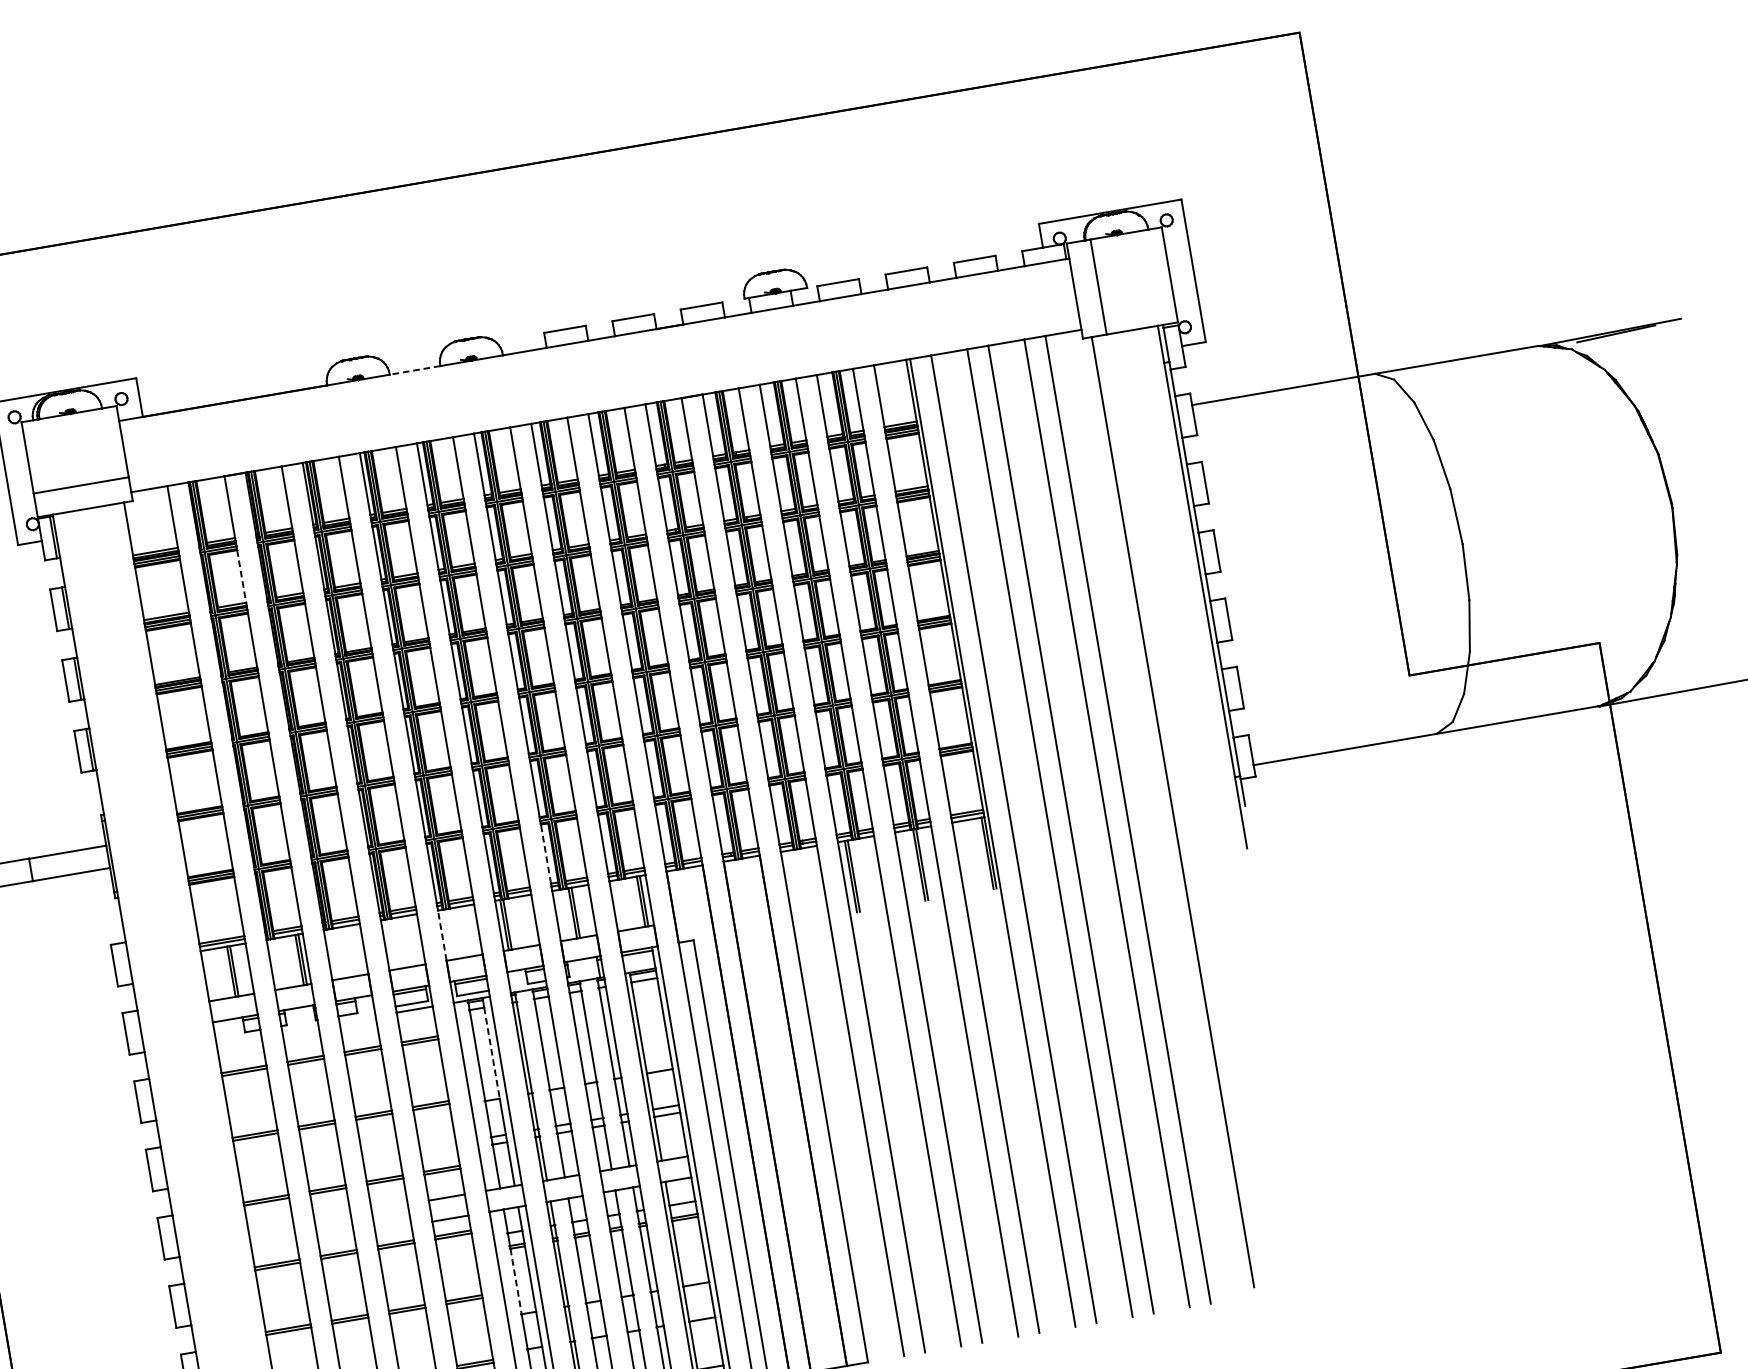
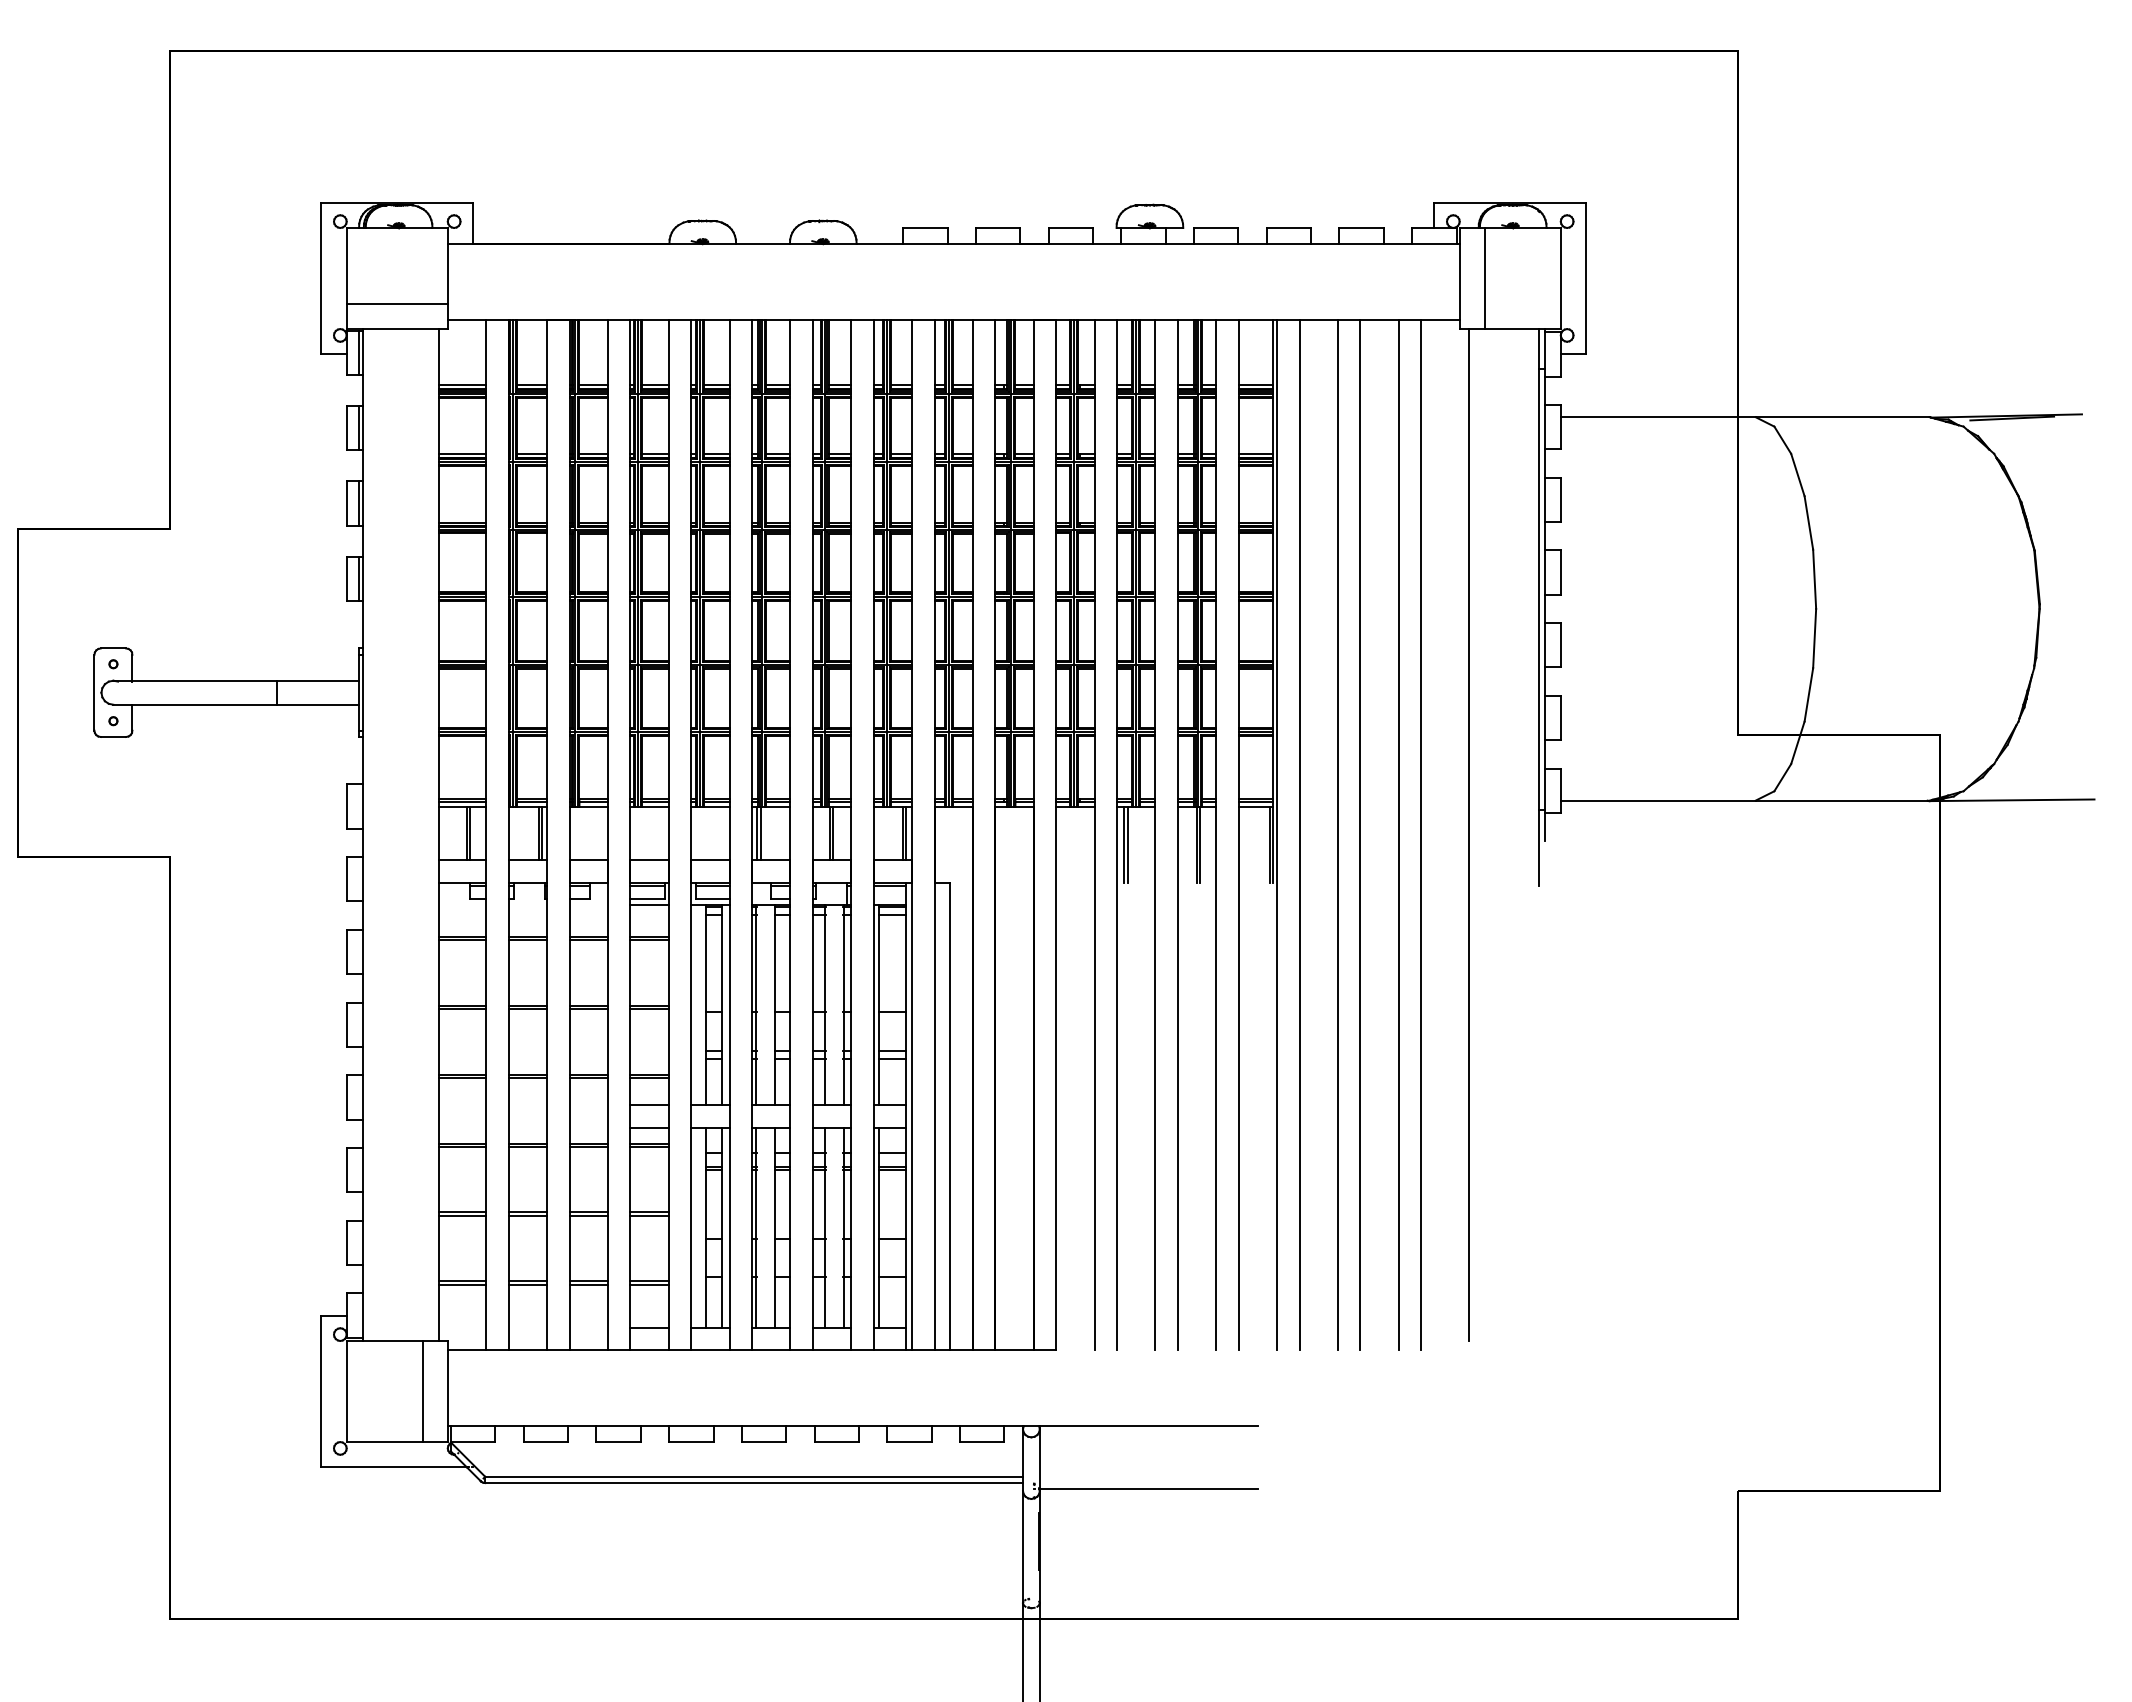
line: (415, 369) -> (763, 243), dashed -> solid
line: (242, 576) -> (547, 426), dashed -> solid
line: (545, 854) -> (812, 767), dashed -> solid
line: (442, 935) -> (691, 833), dashed -> solid
line: (491, 1053) -> (721, 964), dashed -> solid
line: (516, 1281) -> (706, 1204), dashed -> solid

